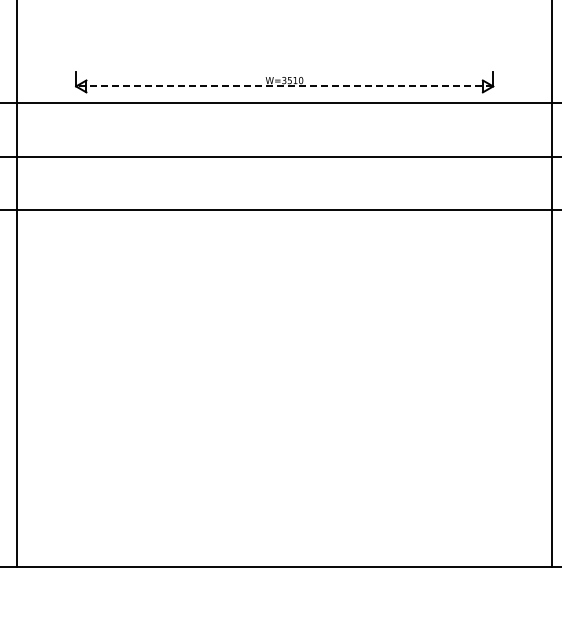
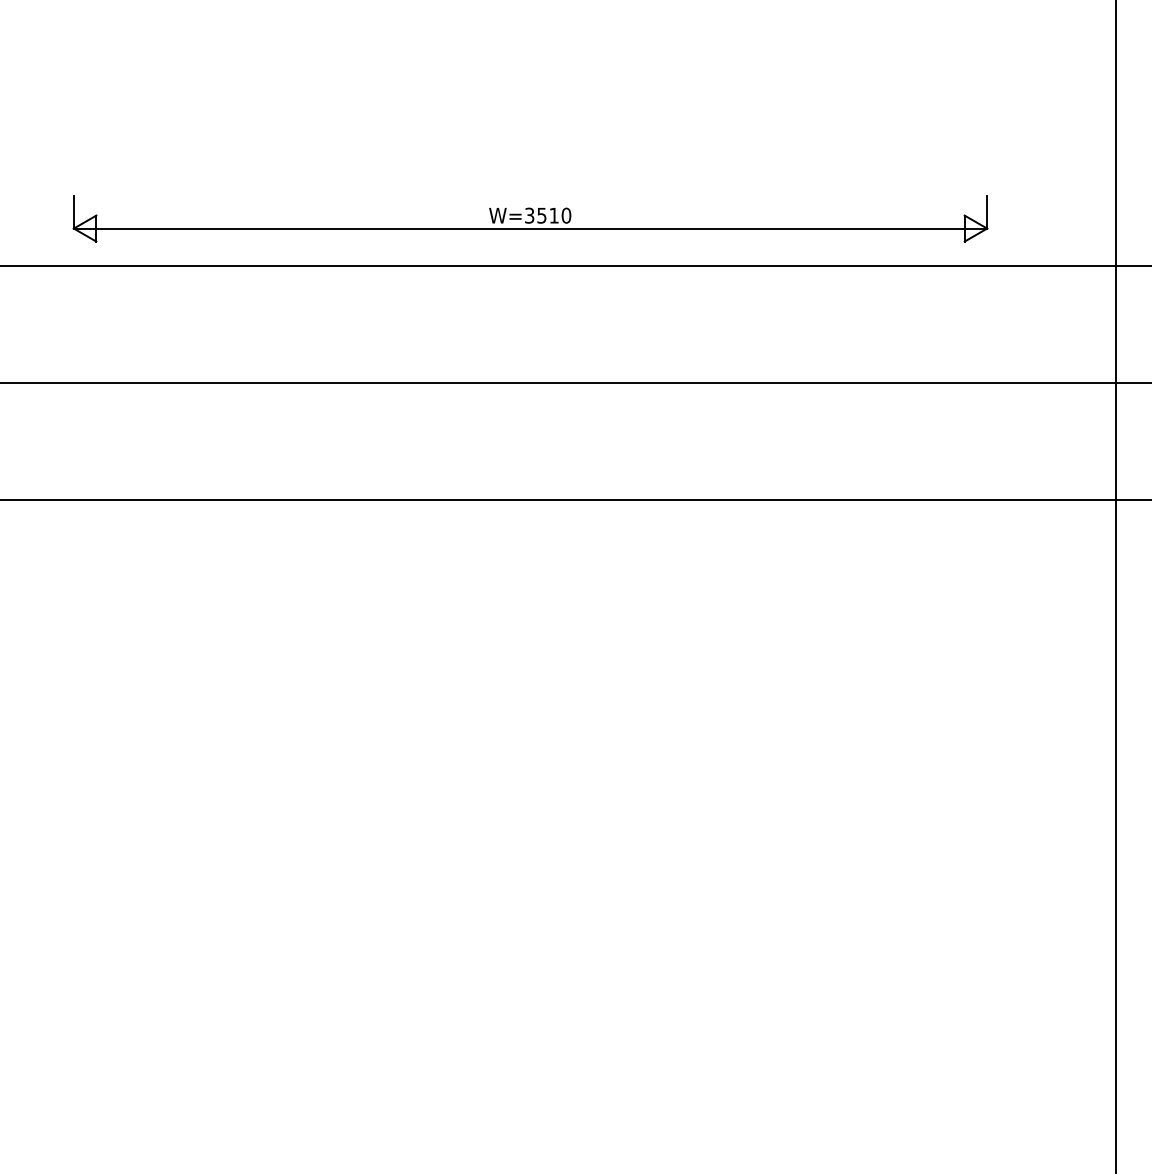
line: (284, 86) -> (530, 228), dashed -> solid

